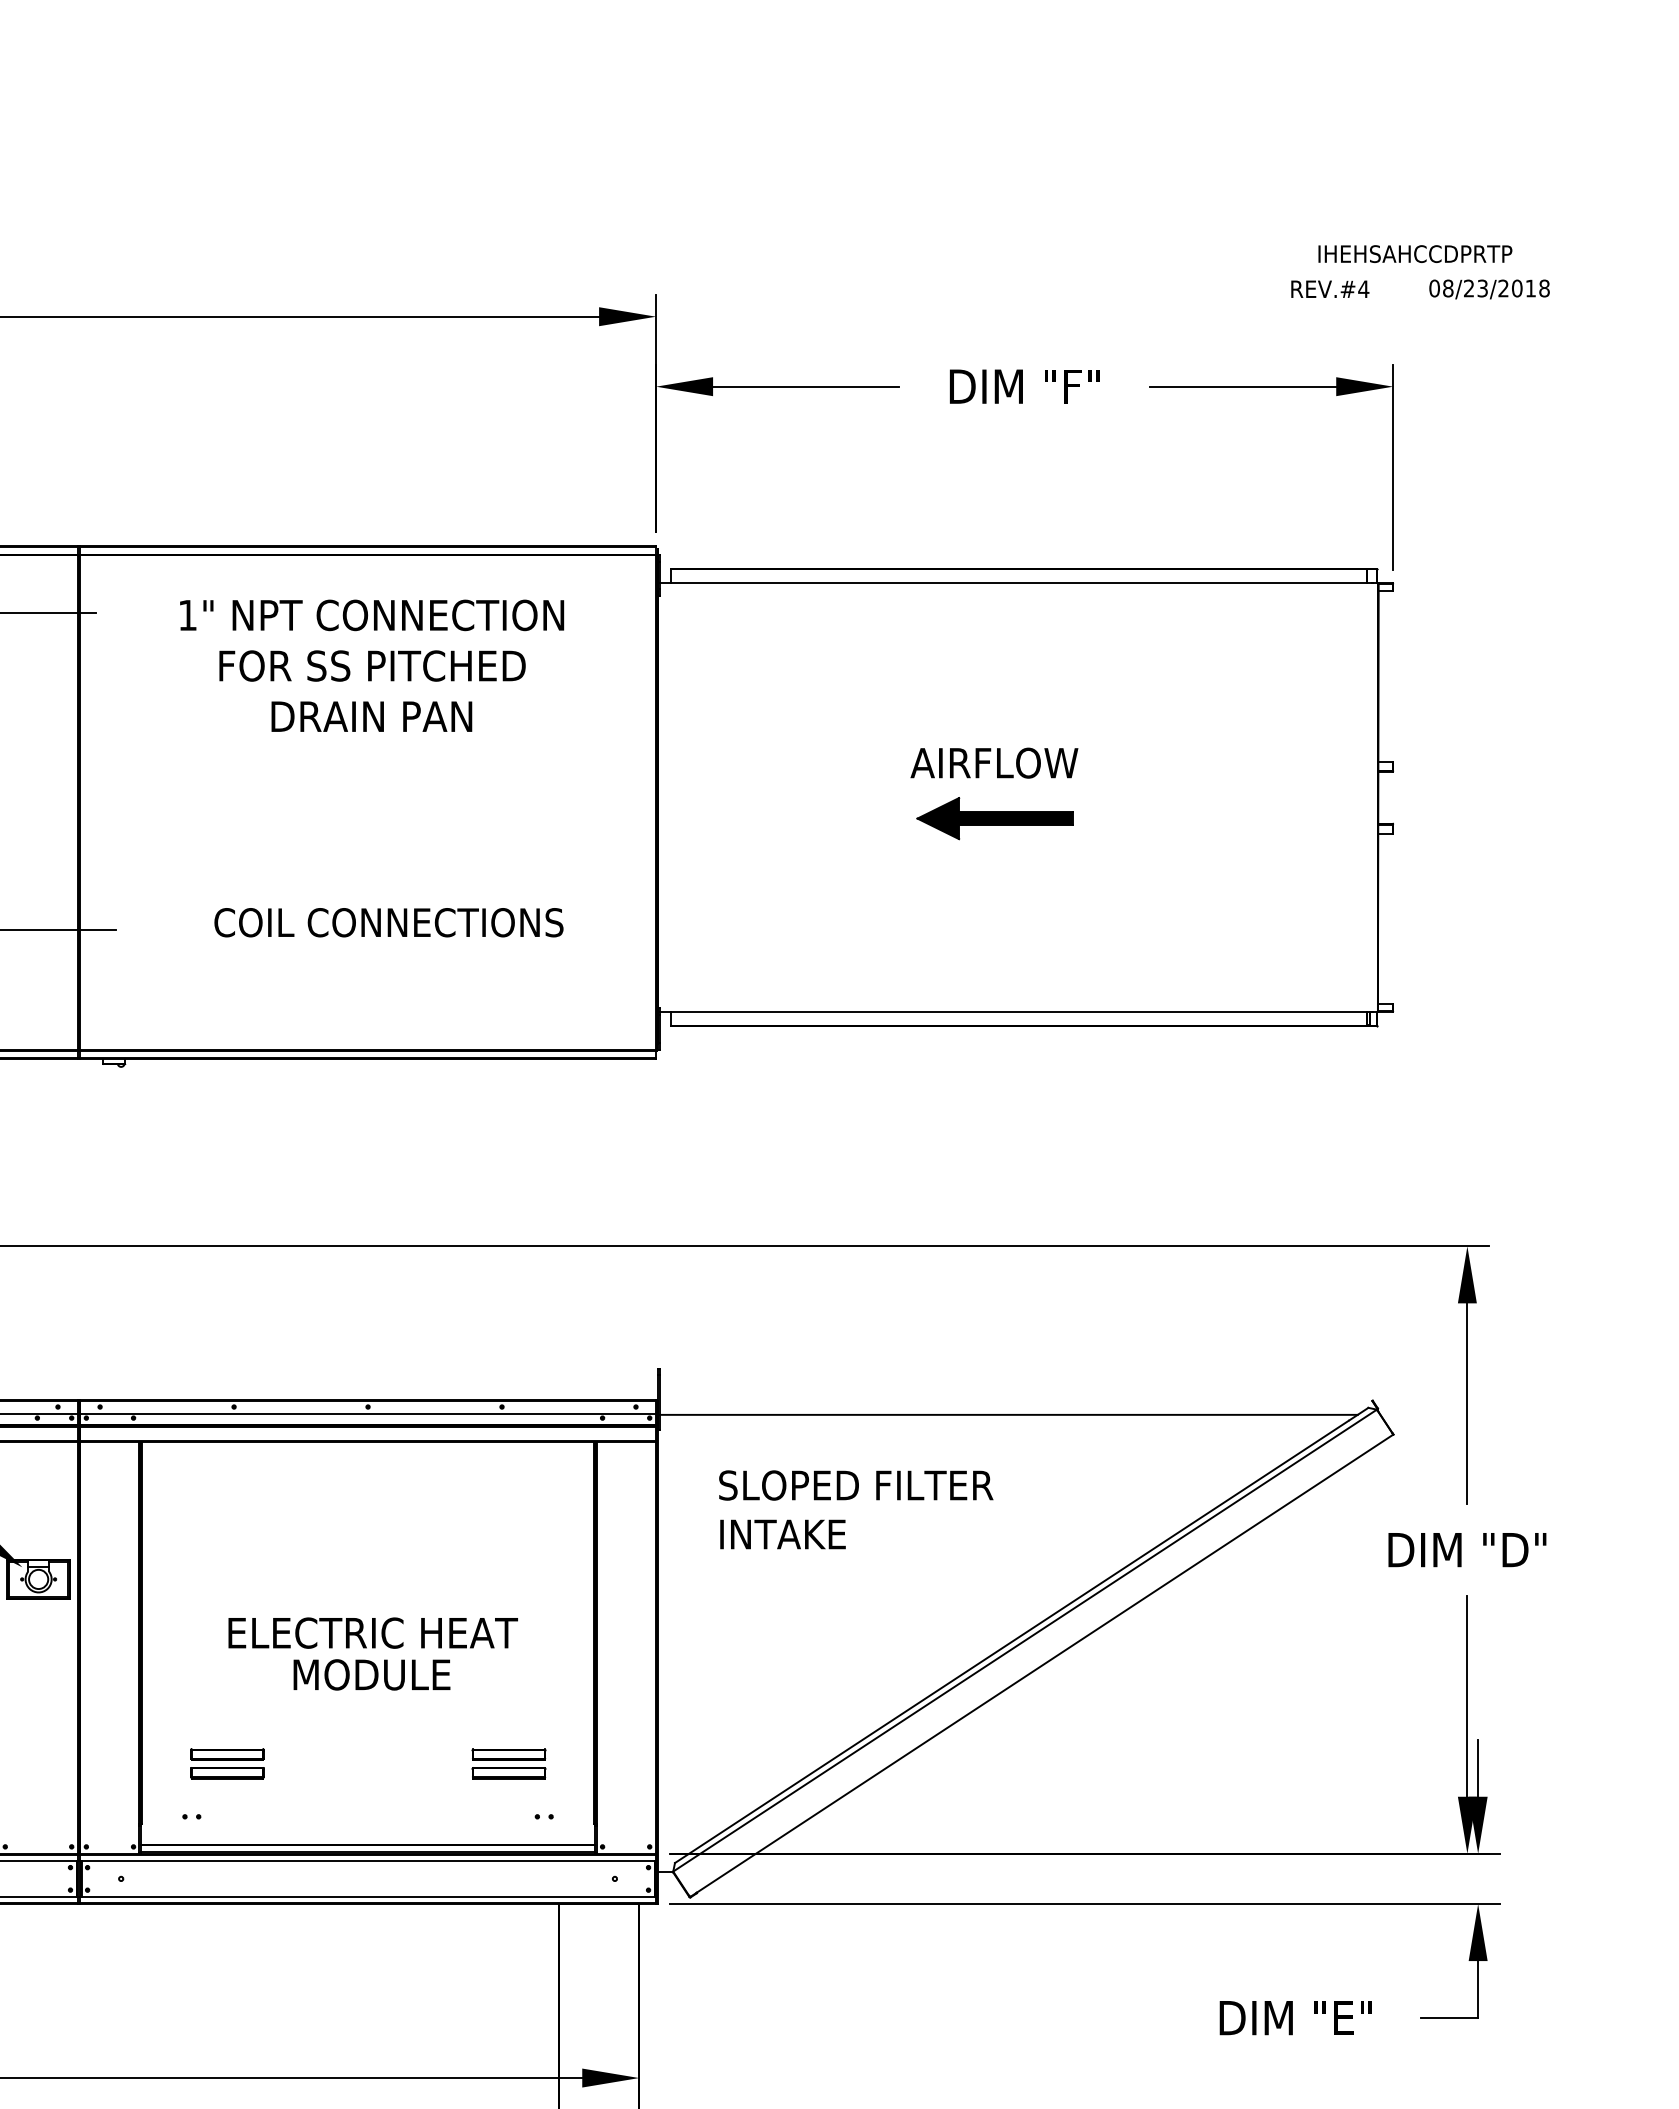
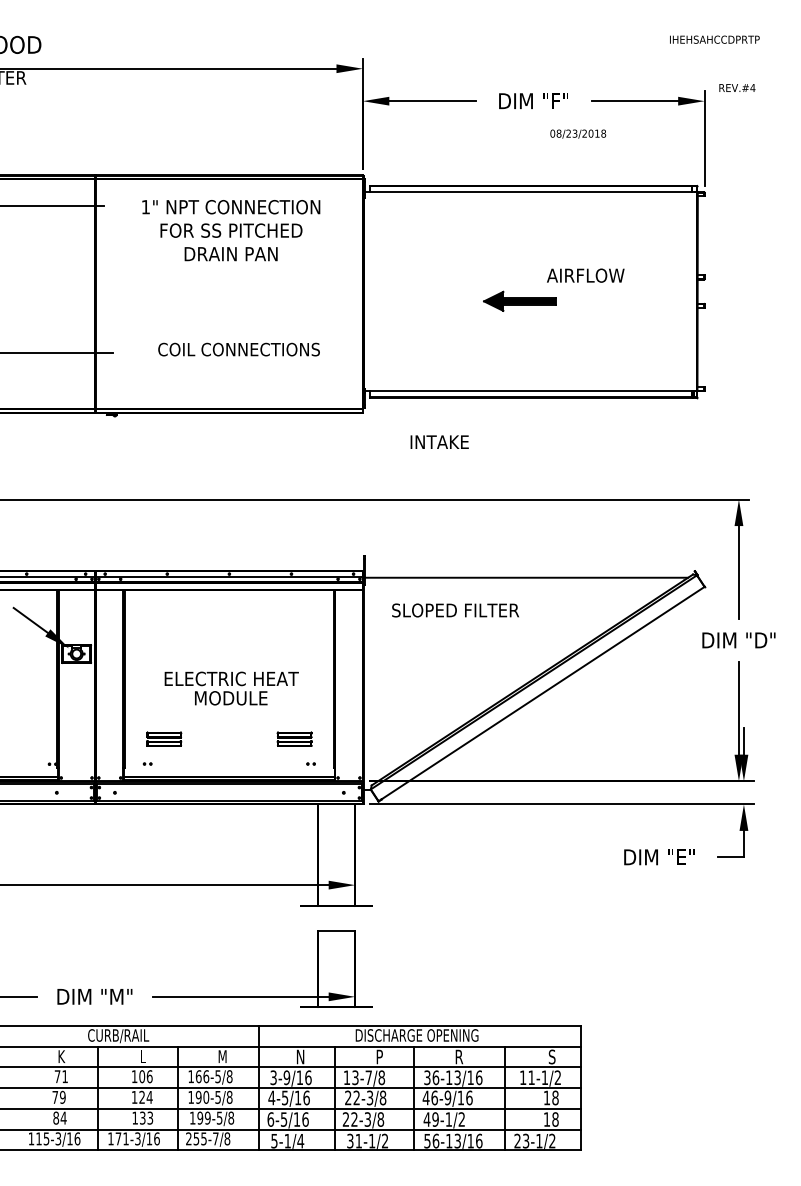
text: (1330, 288) -> (737, 87), moved
text: (1490, 288) -> (578, 133), moved
text: (993, 762) -> (585, 275), moved
text: (782, 1532) -> (439, 441), moved

